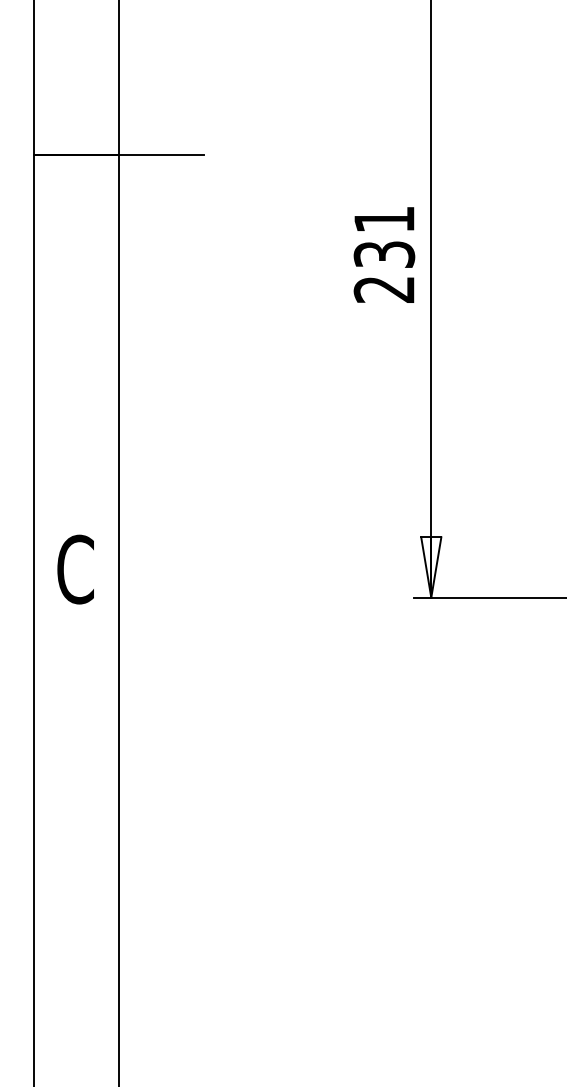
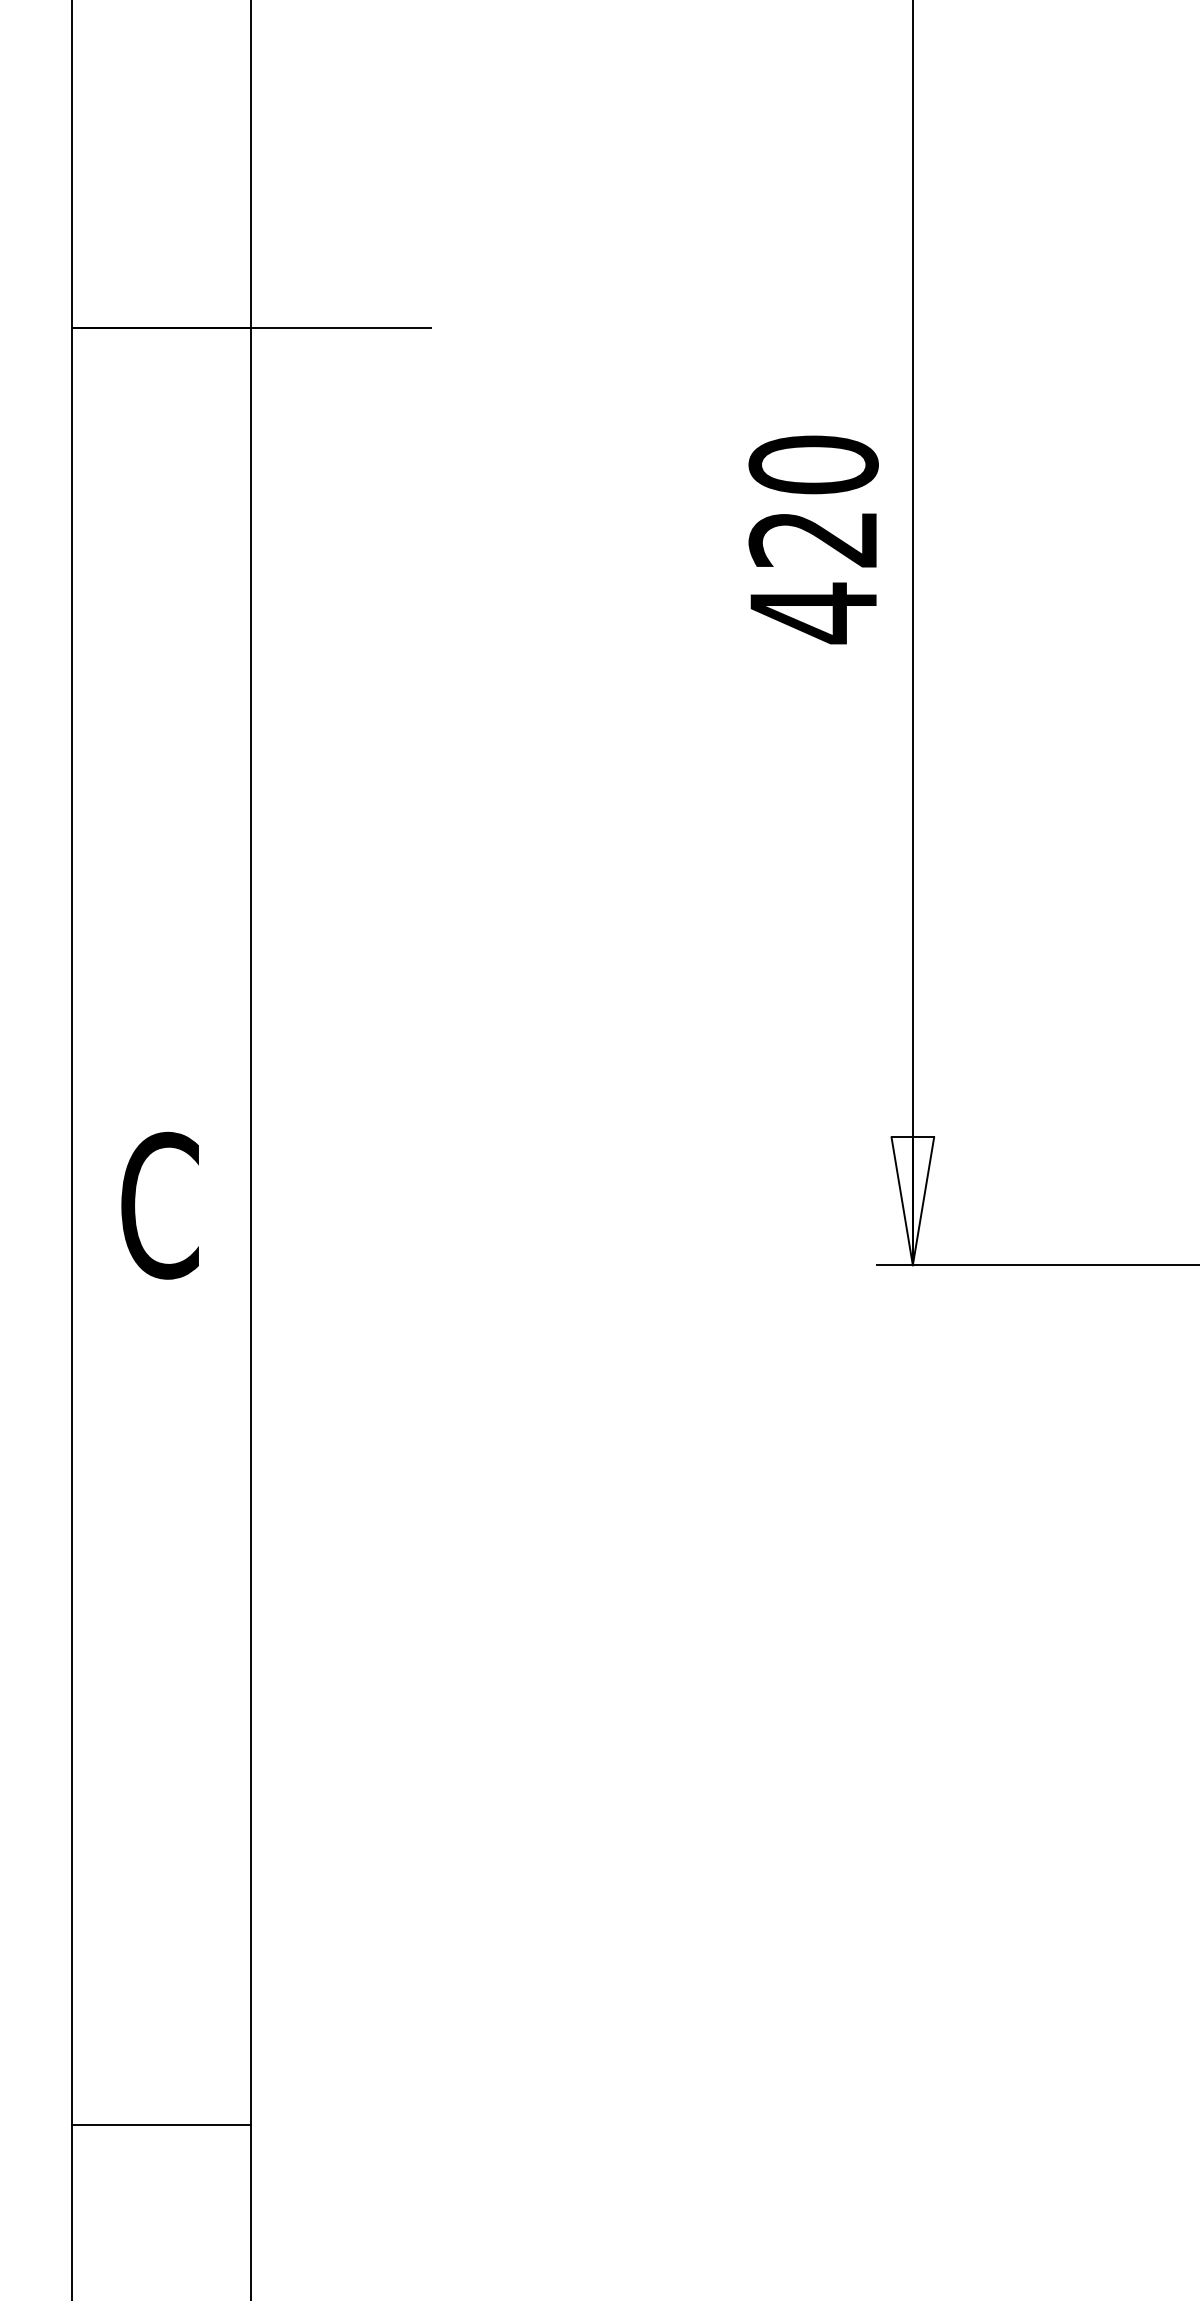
text: (384, 254) -> (813, 538), 231 -> 420
line: (75, 1003) -> (159, 2124), added

